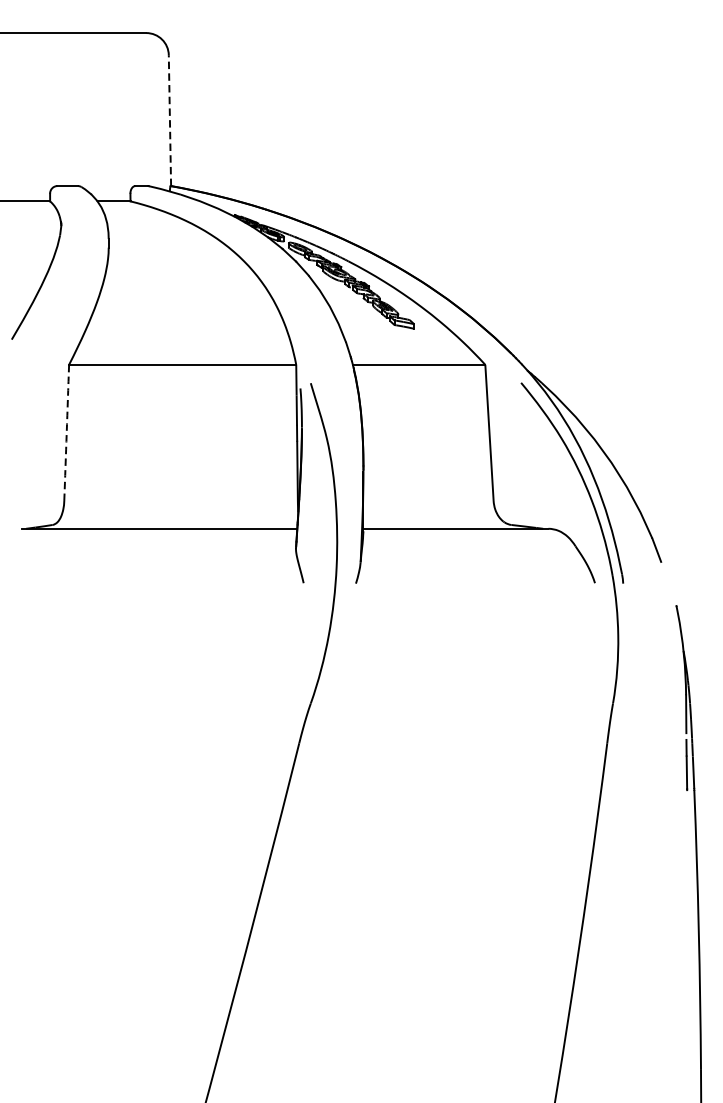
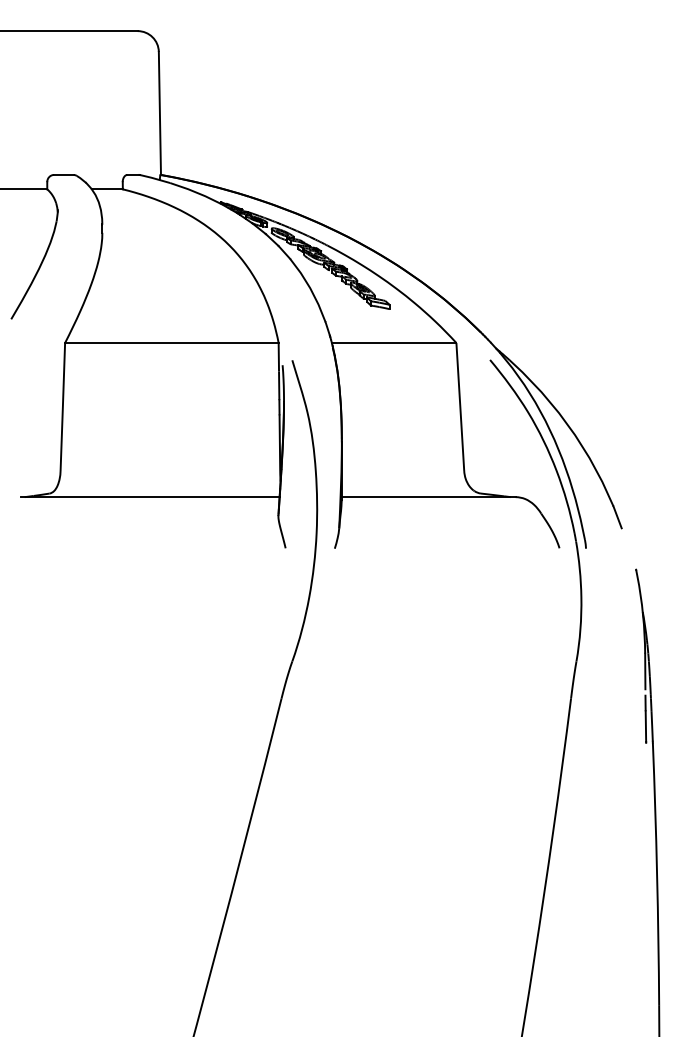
line: (169, 120) -> (159, 113), dashed -> solid
arc: (66, 433) -> (62, 407), dashed -> solid

